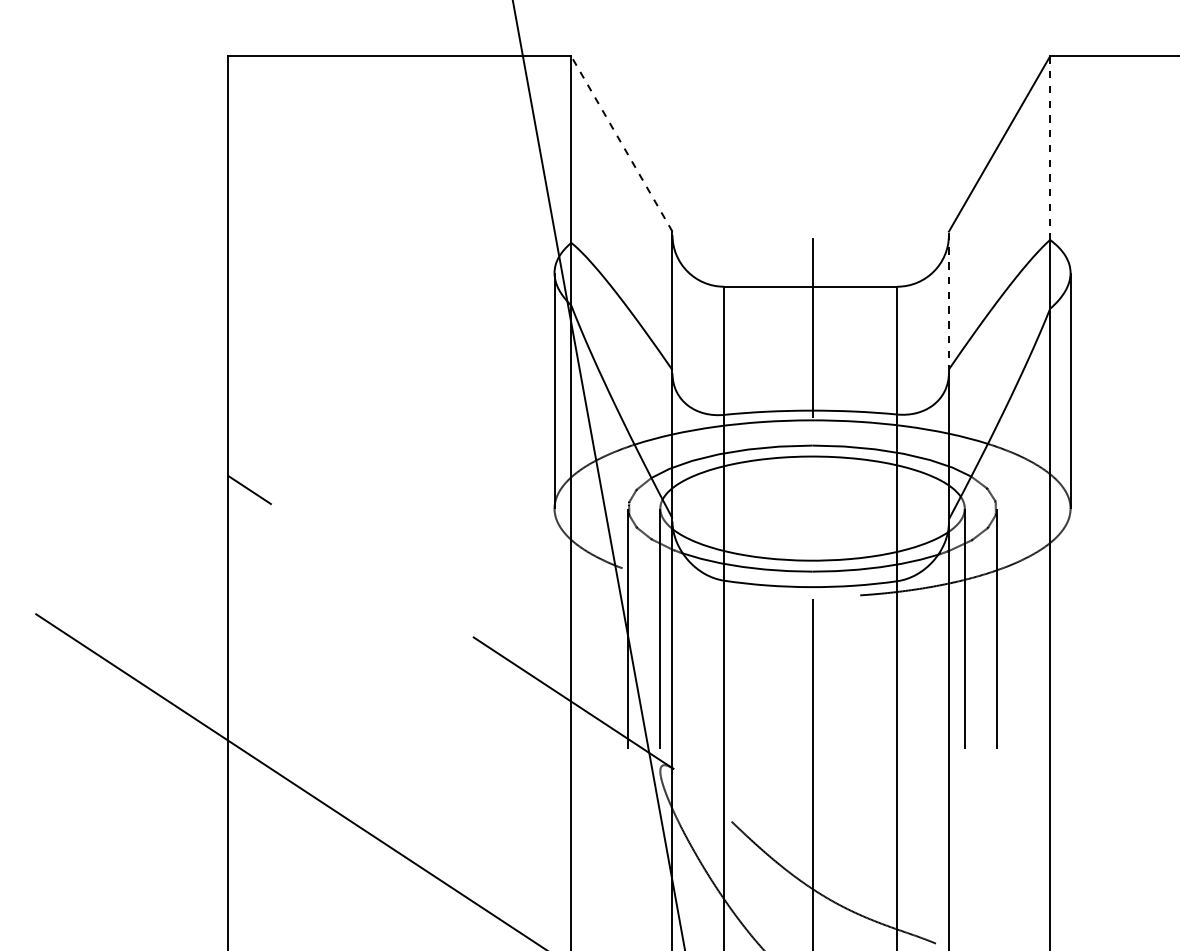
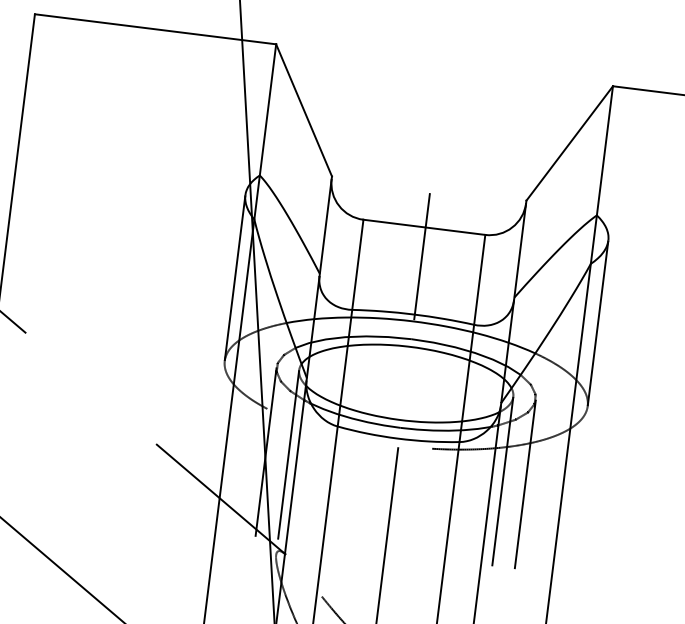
line: (621, 143) -> (303, 110), dashed -> solid
line: (1050, 148) -> (605, 151), dashed -> solid
line: (948, 302) -> (519, 250), dashed -> solid

